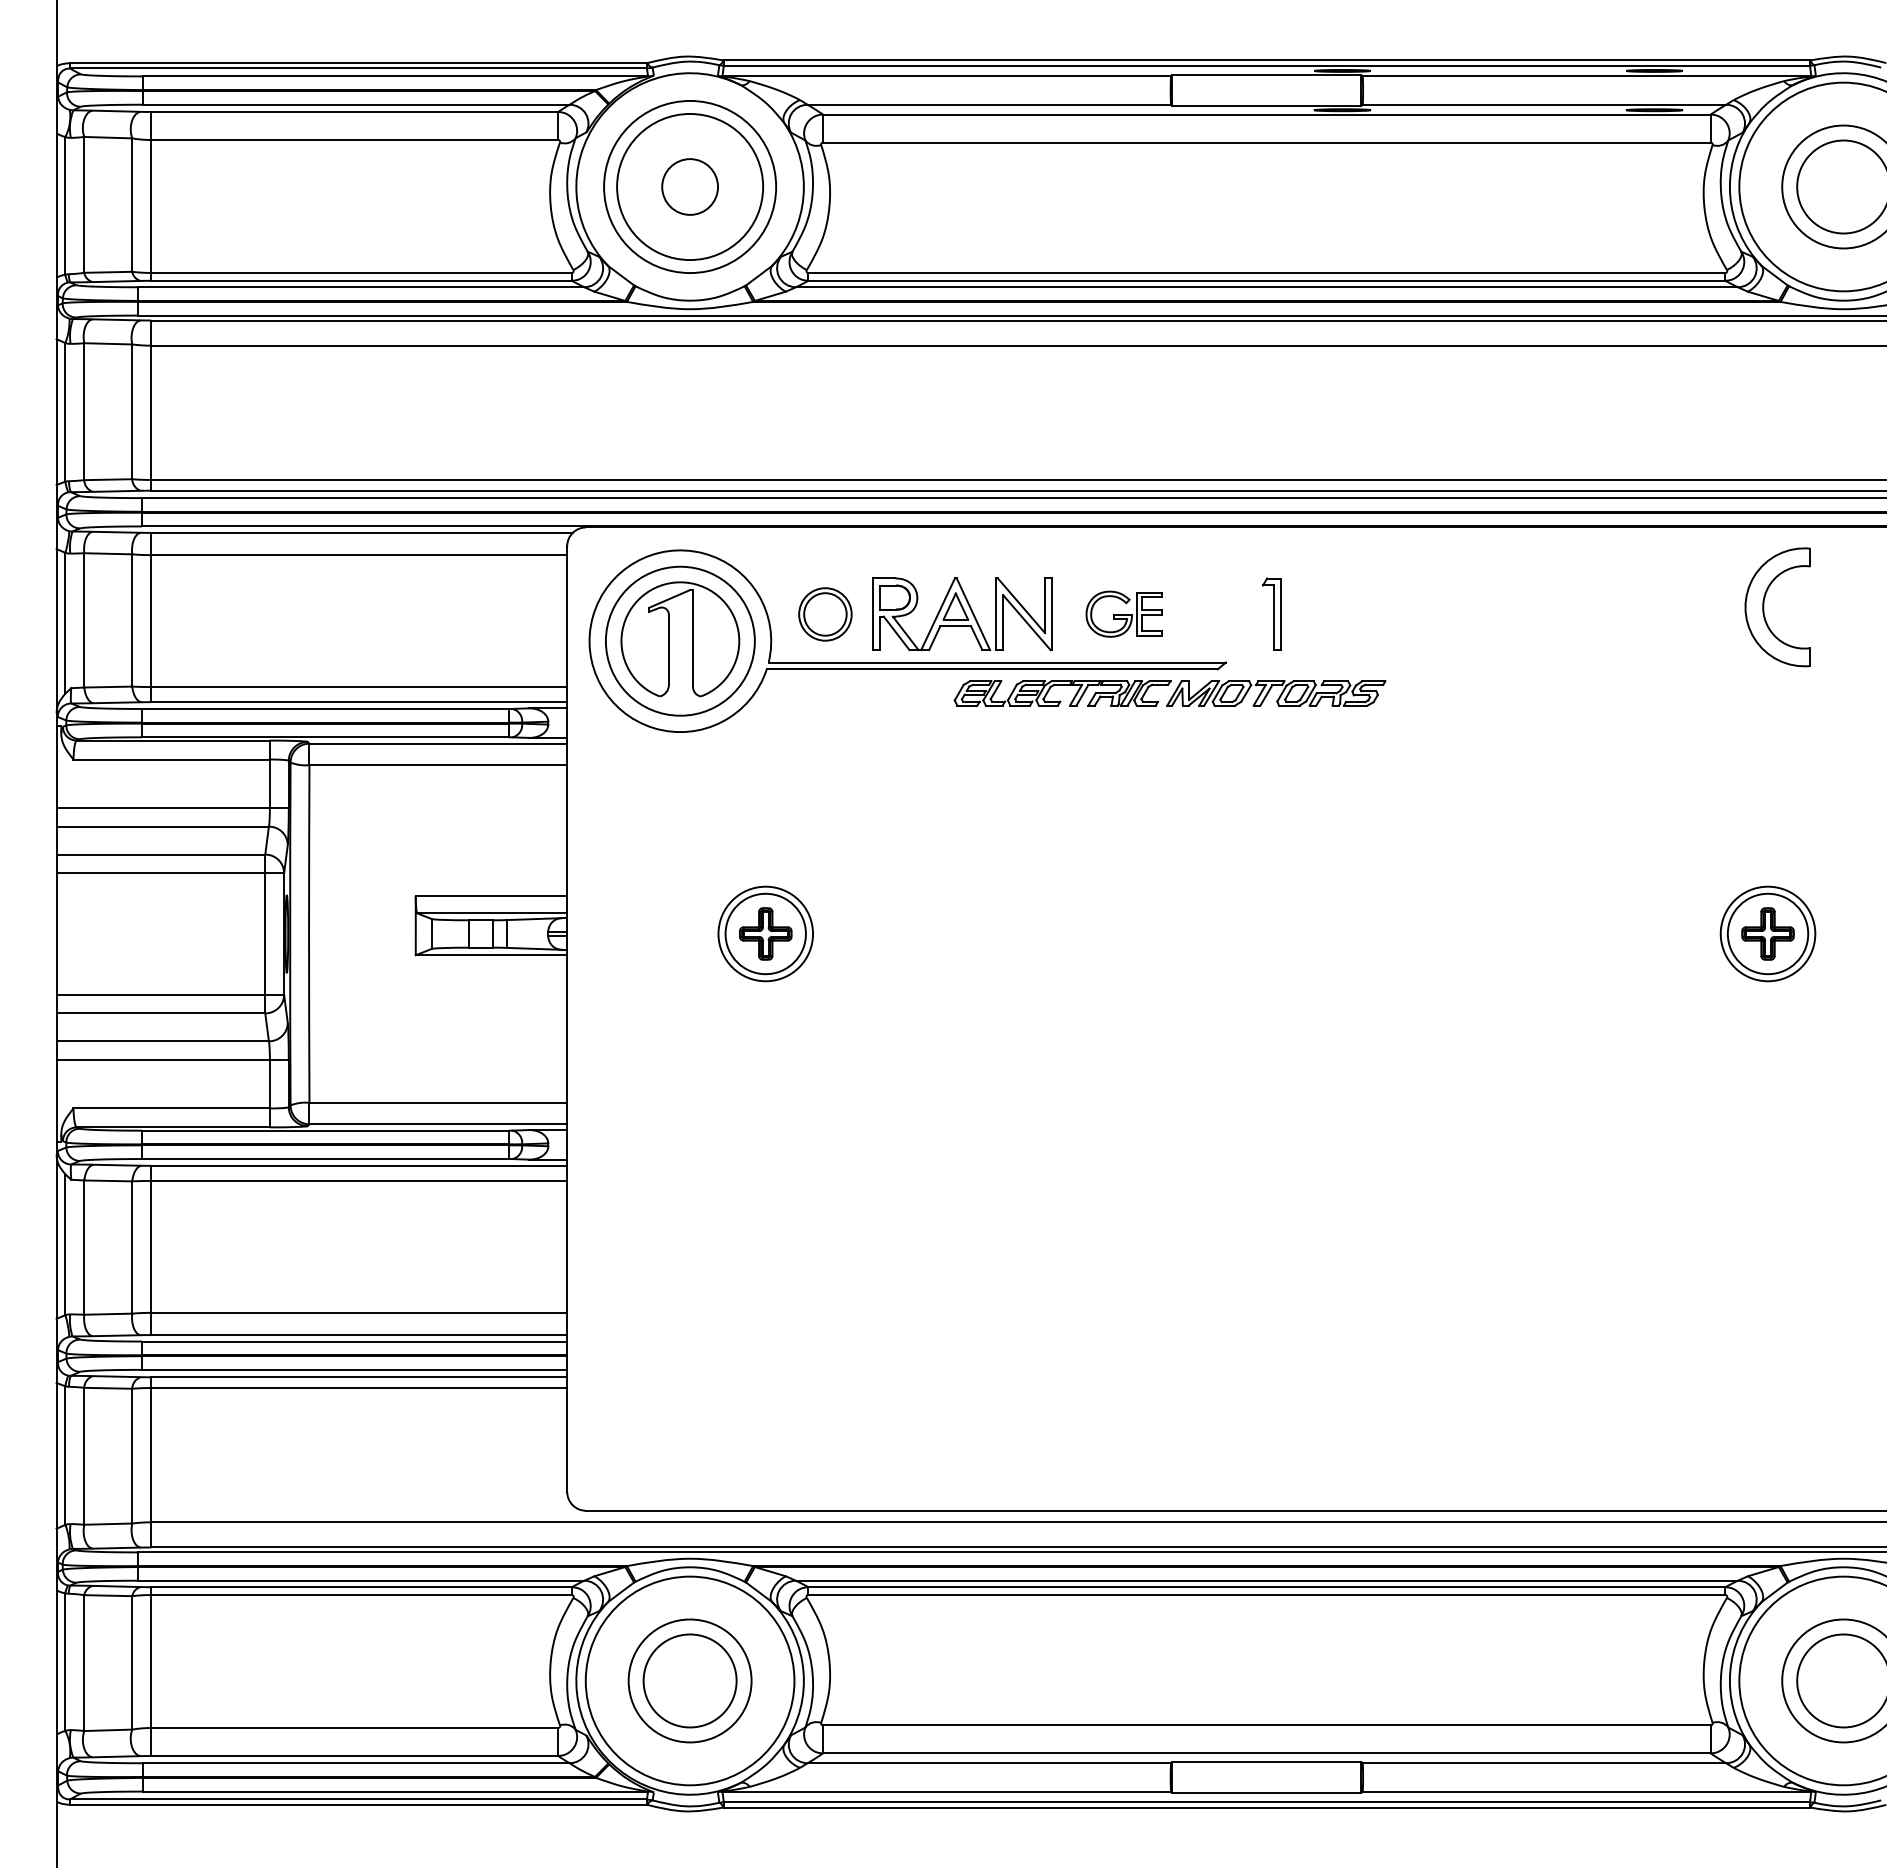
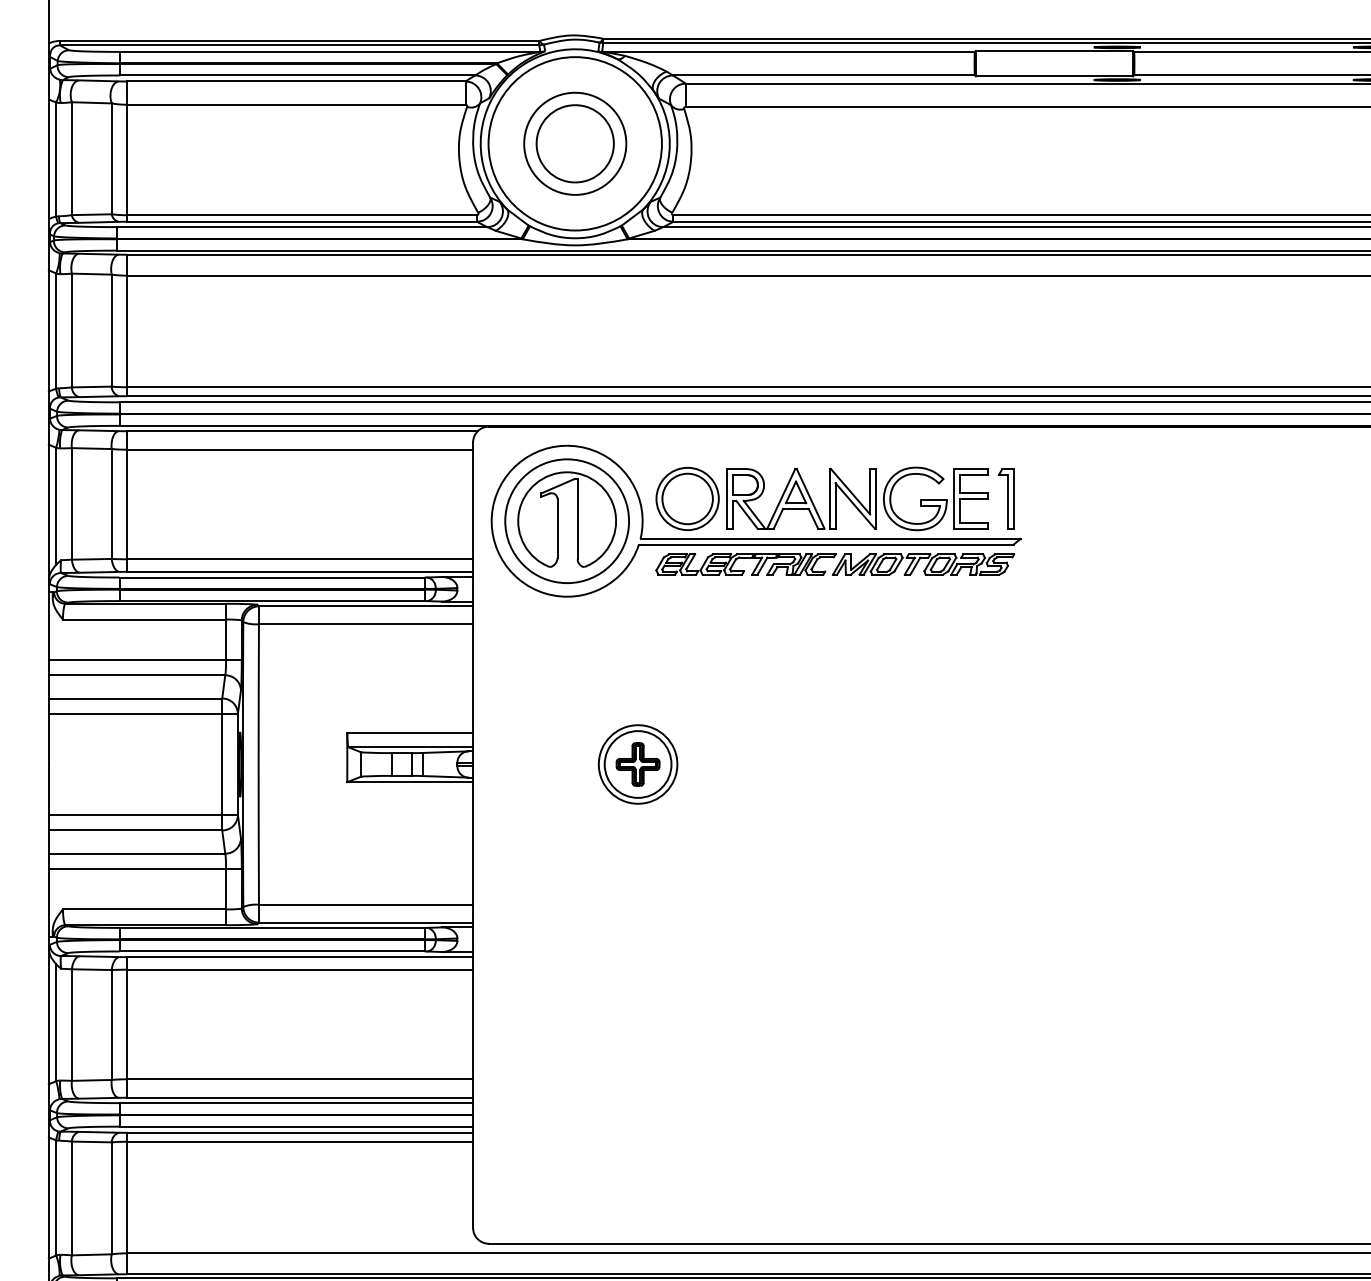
circle: (689, 186) -> (574, 143), size x0.71
circle: (689, 186) -> (574, 143), size x1.43
circle: (689, 186) -> (574, 143), size x1.67
part: (1123, 613) -> (935, 498), size x1.67
part: (1271, 613) -> (1005, 498), moved
part: (825, 614) -> (687, 499), size x1.43
part: (1169, 693) -> (834, 564), moved

